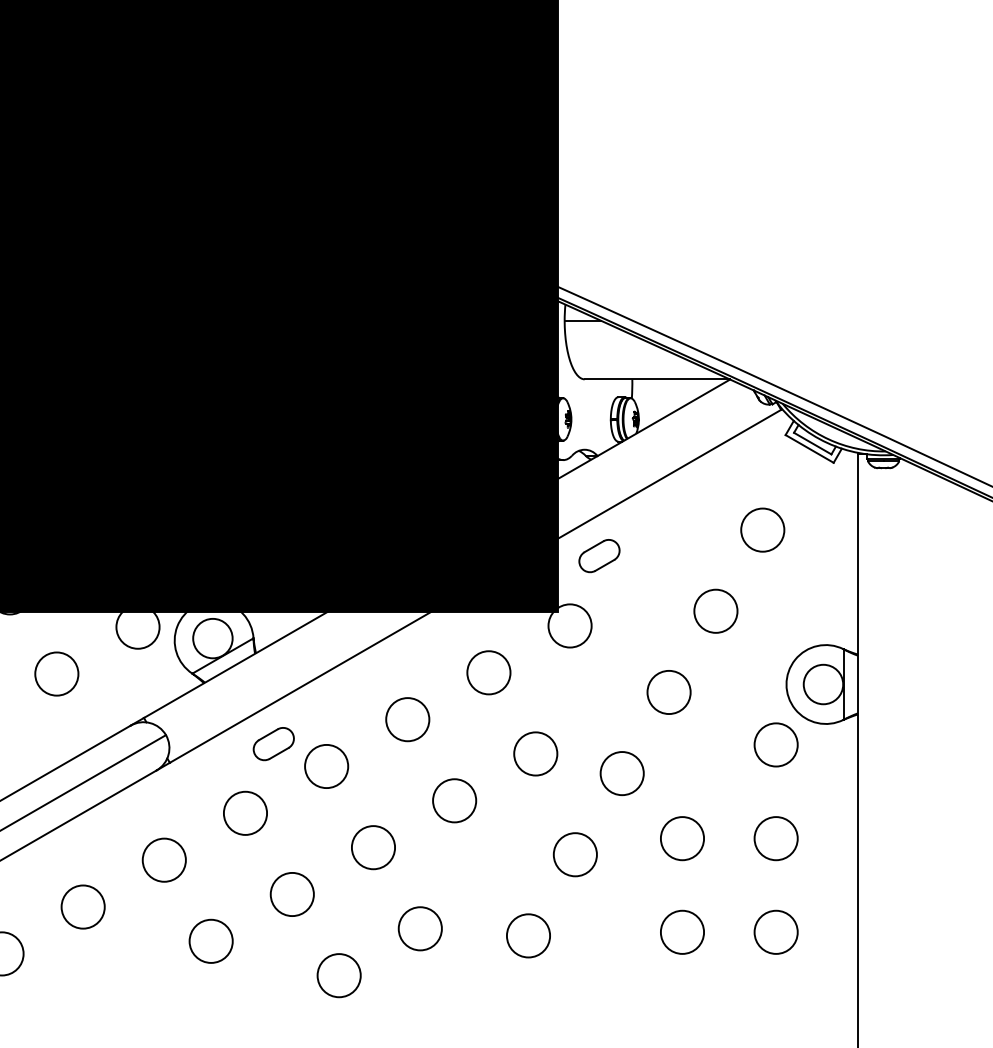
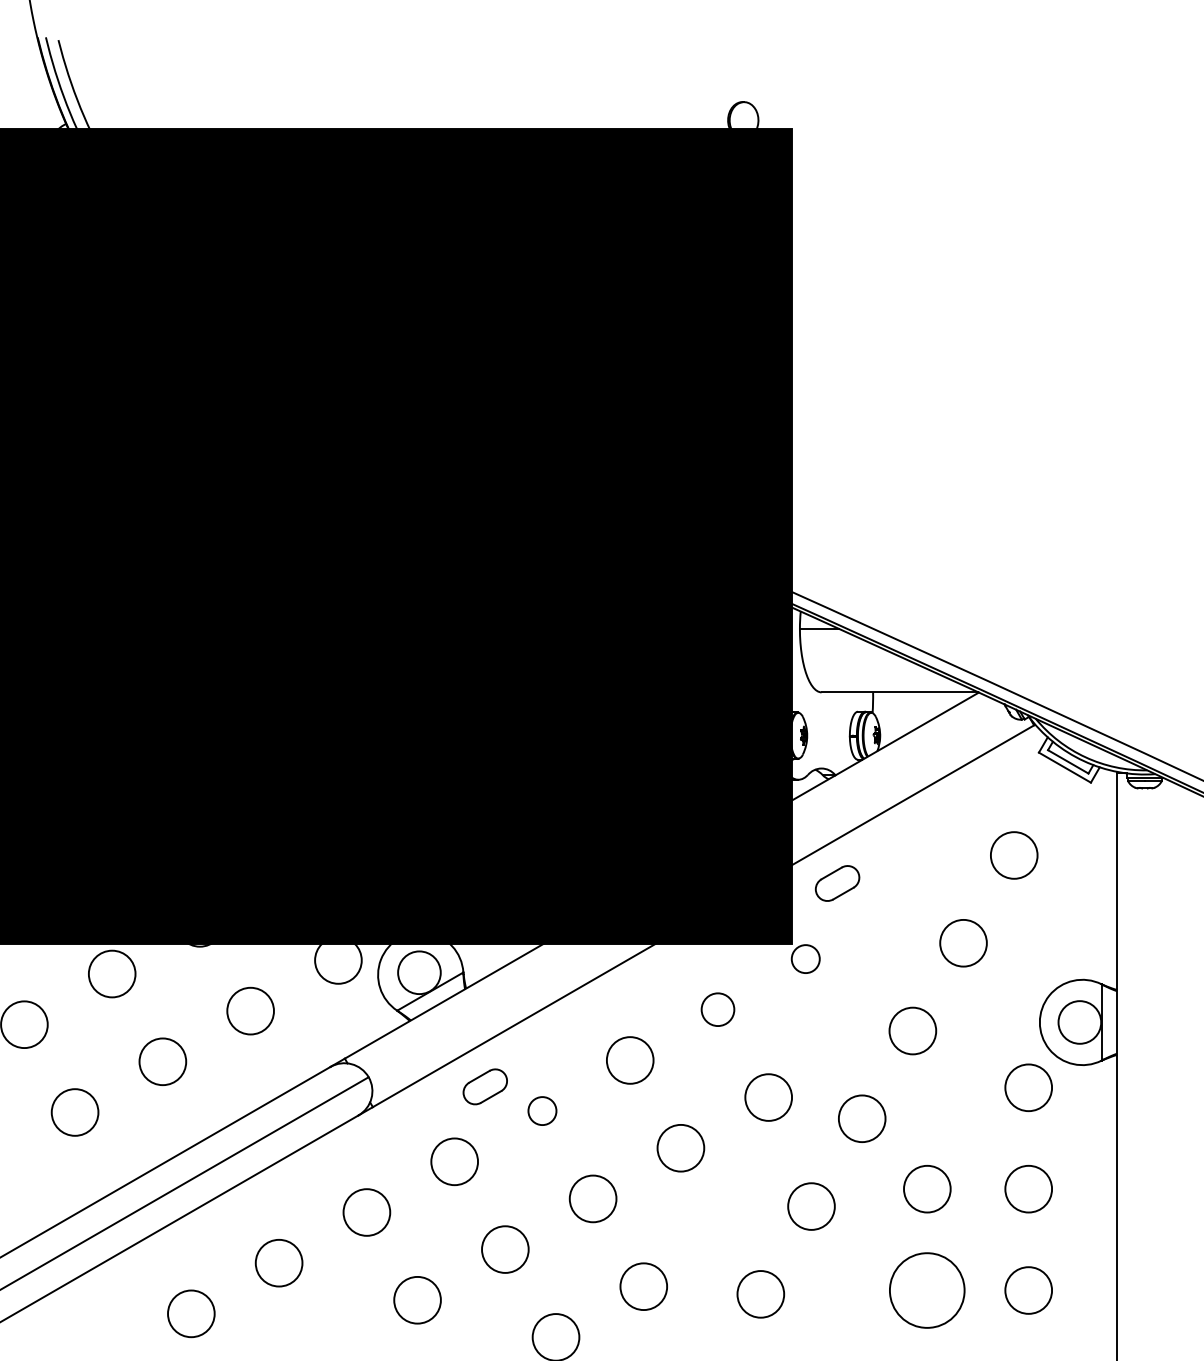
circle: (569, 625) -> (805, 958), size x0.6
circle: (488, 672) -> (717, 1009), size x0.7
circle: (326, 765) -> (542, 1110), size x0.6
circle: (682, 932) -> (927, 1290), size x1.6

